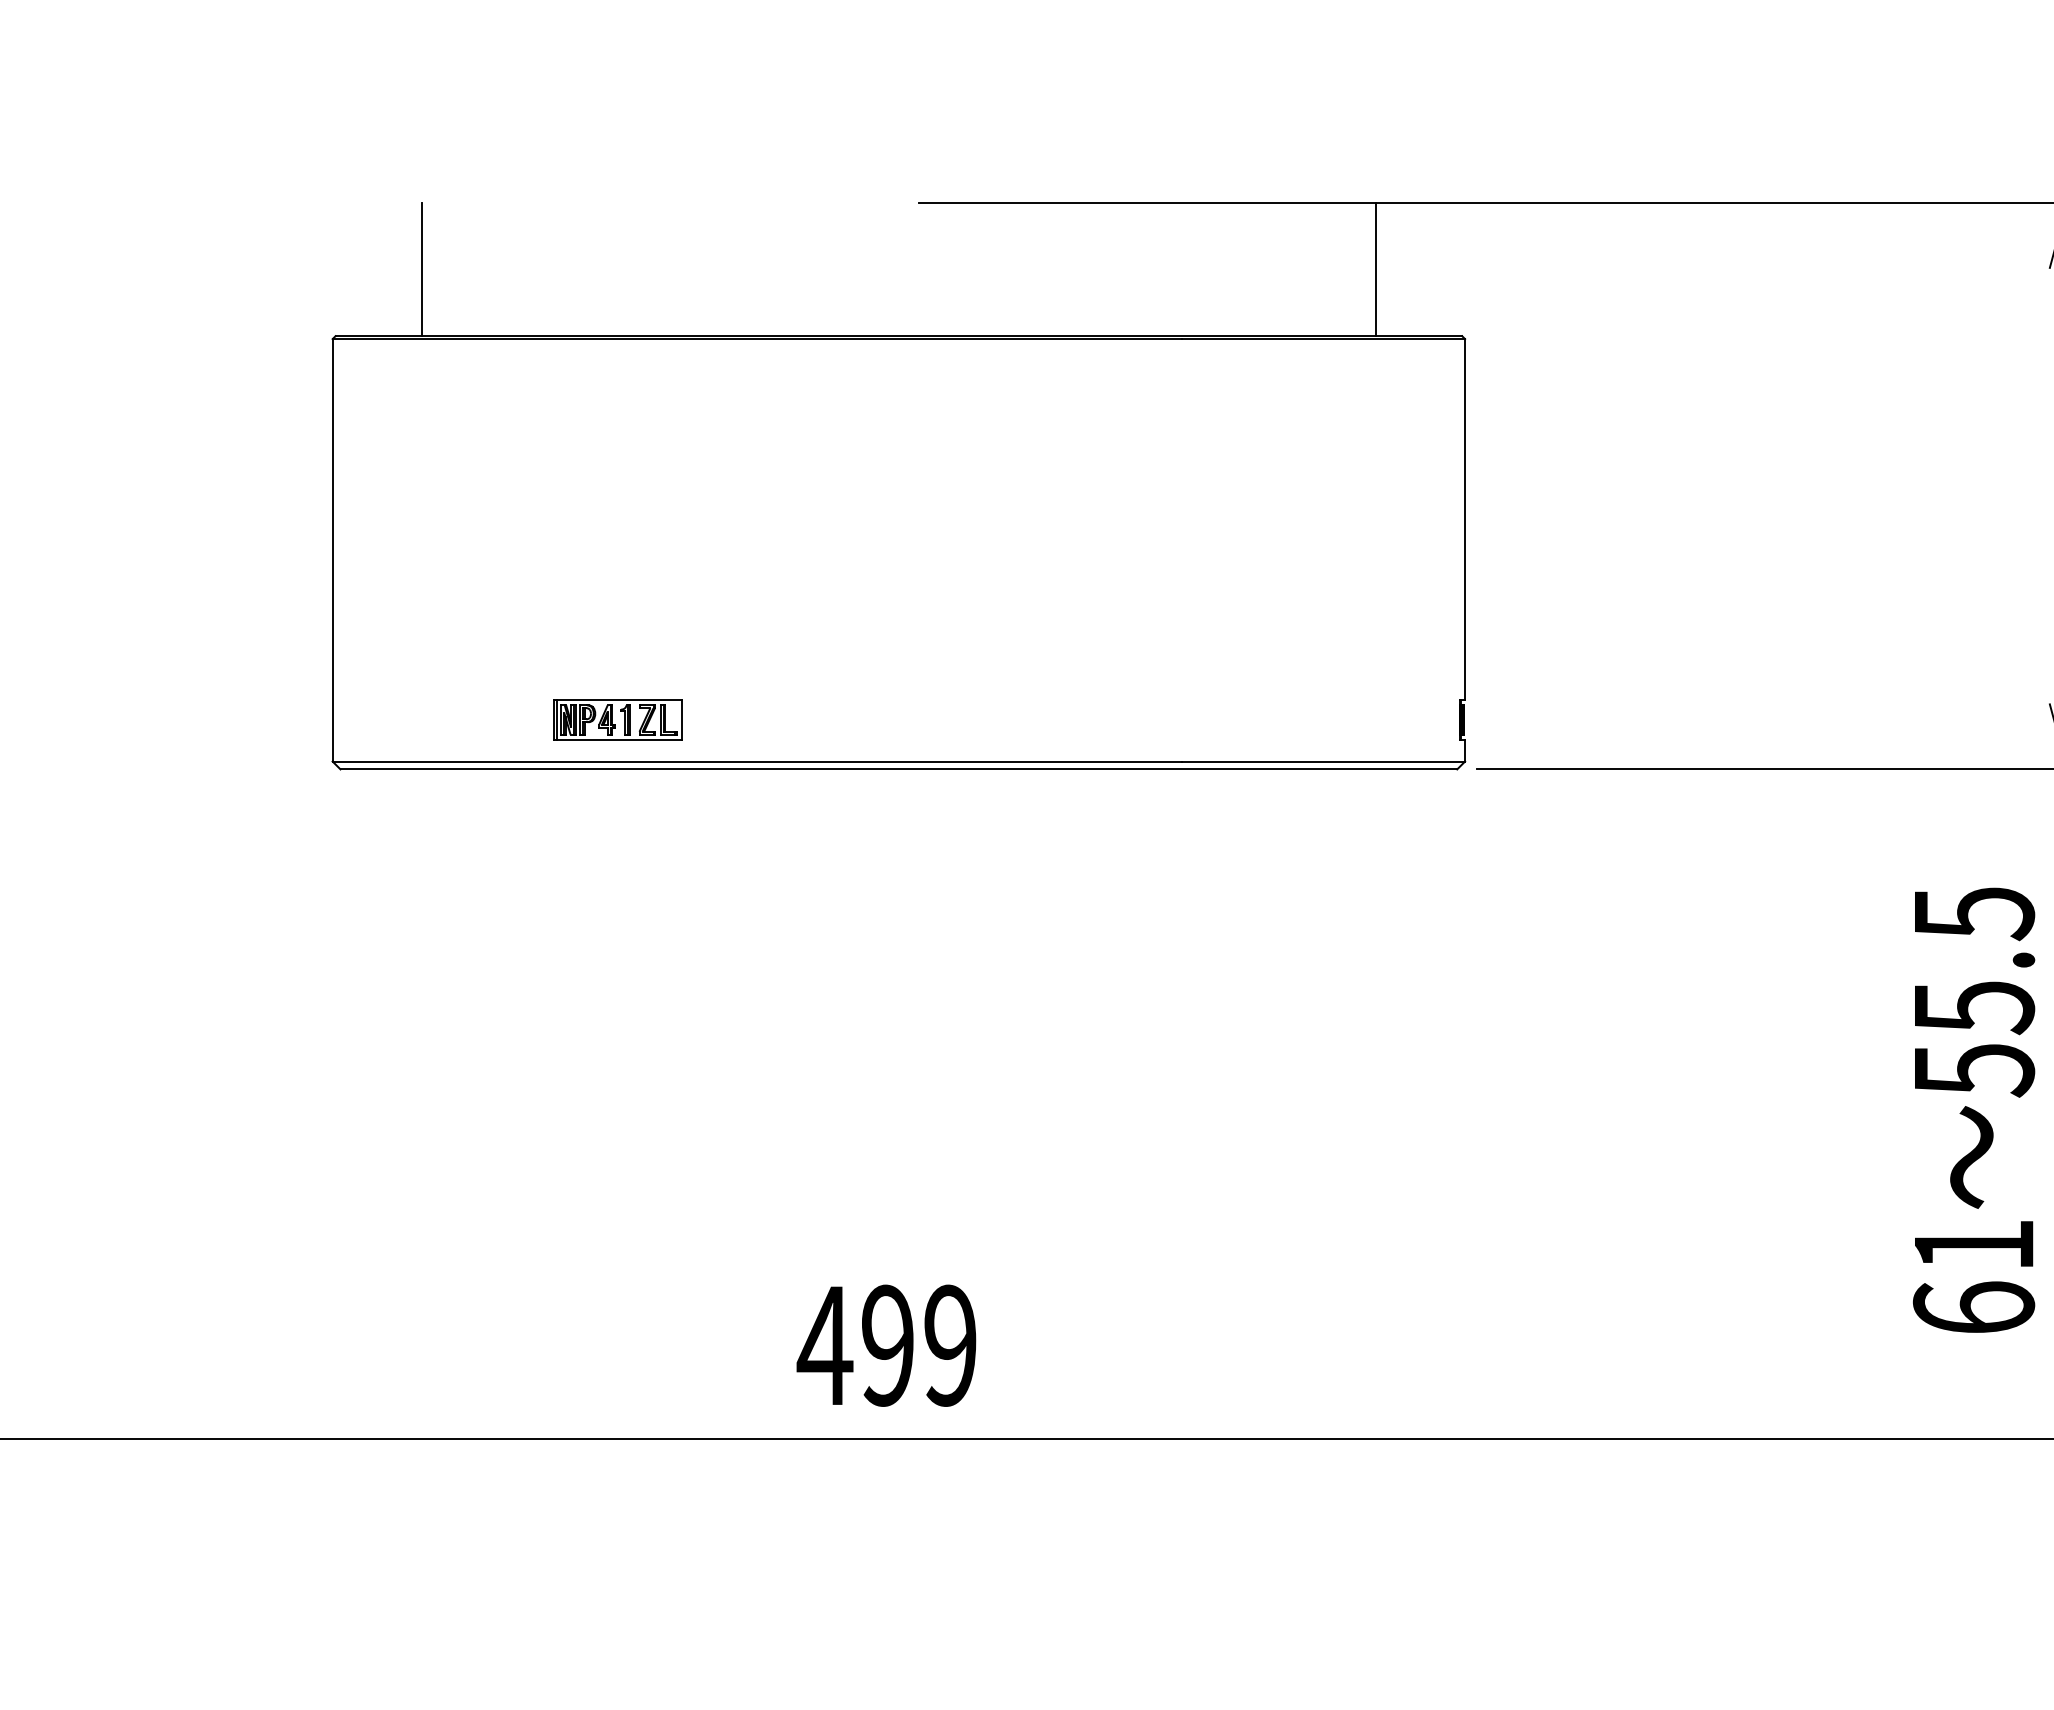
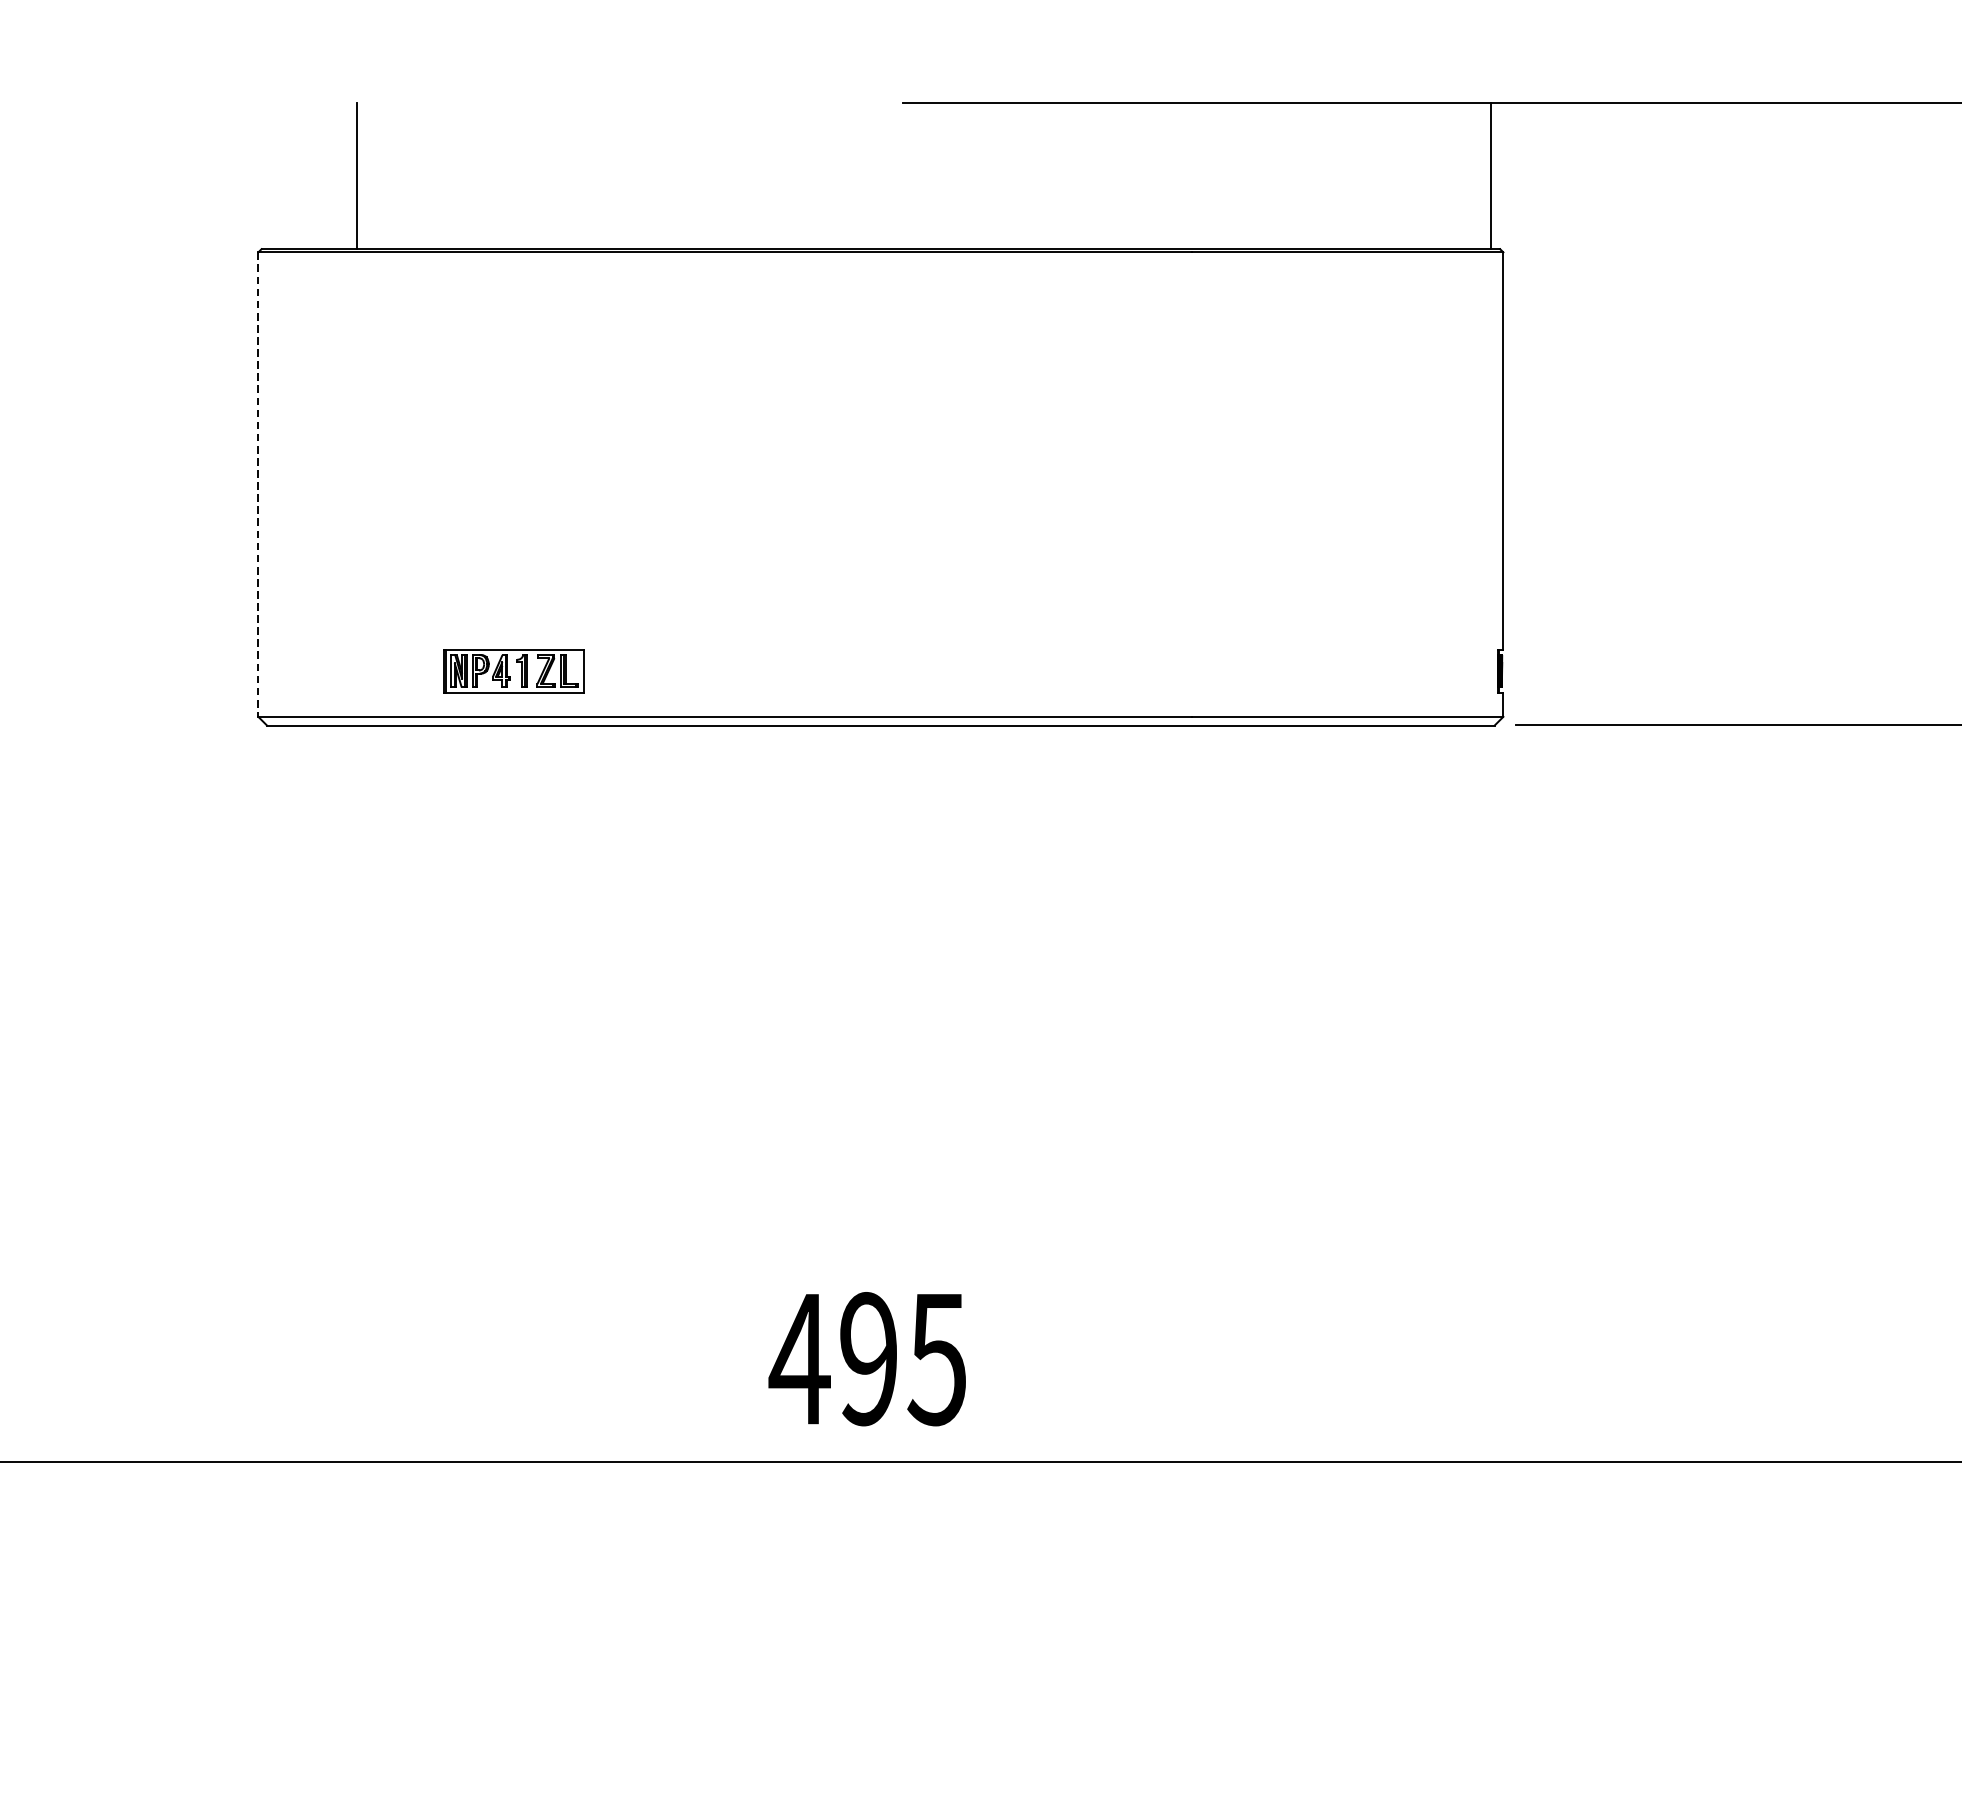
line: (1375, 269) -> (1490, 175), moved
line: (332, 550) -> (258, 484), solid -> dashed
part: (617, 719) -> (513, 670), moved
text: (949, 1345) -> (936, 1358), 499 -> 495

